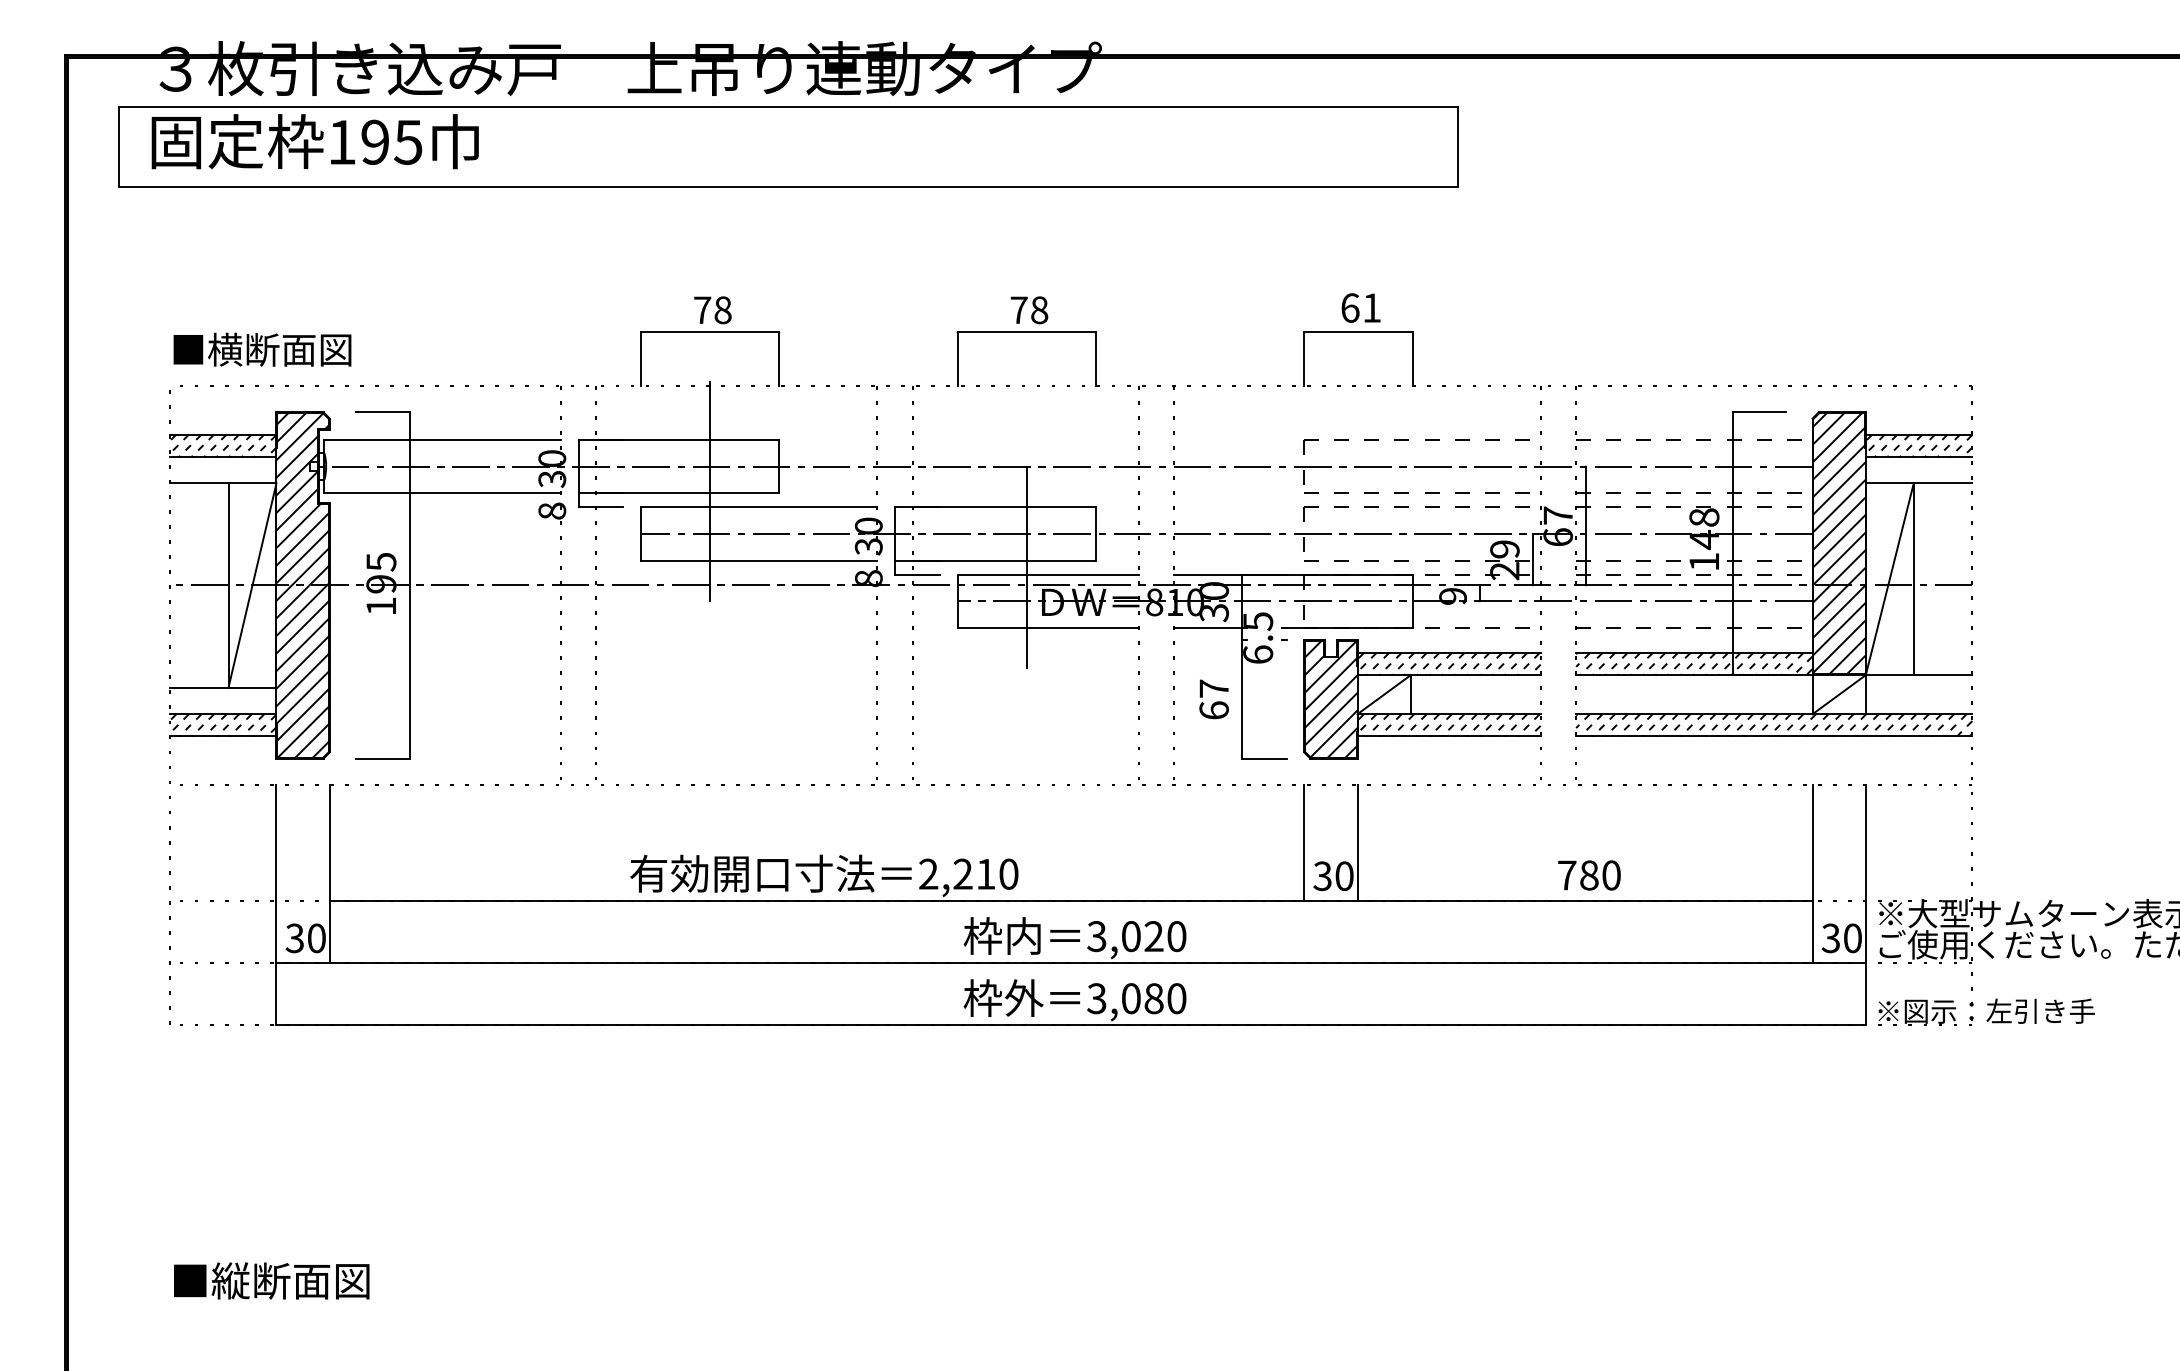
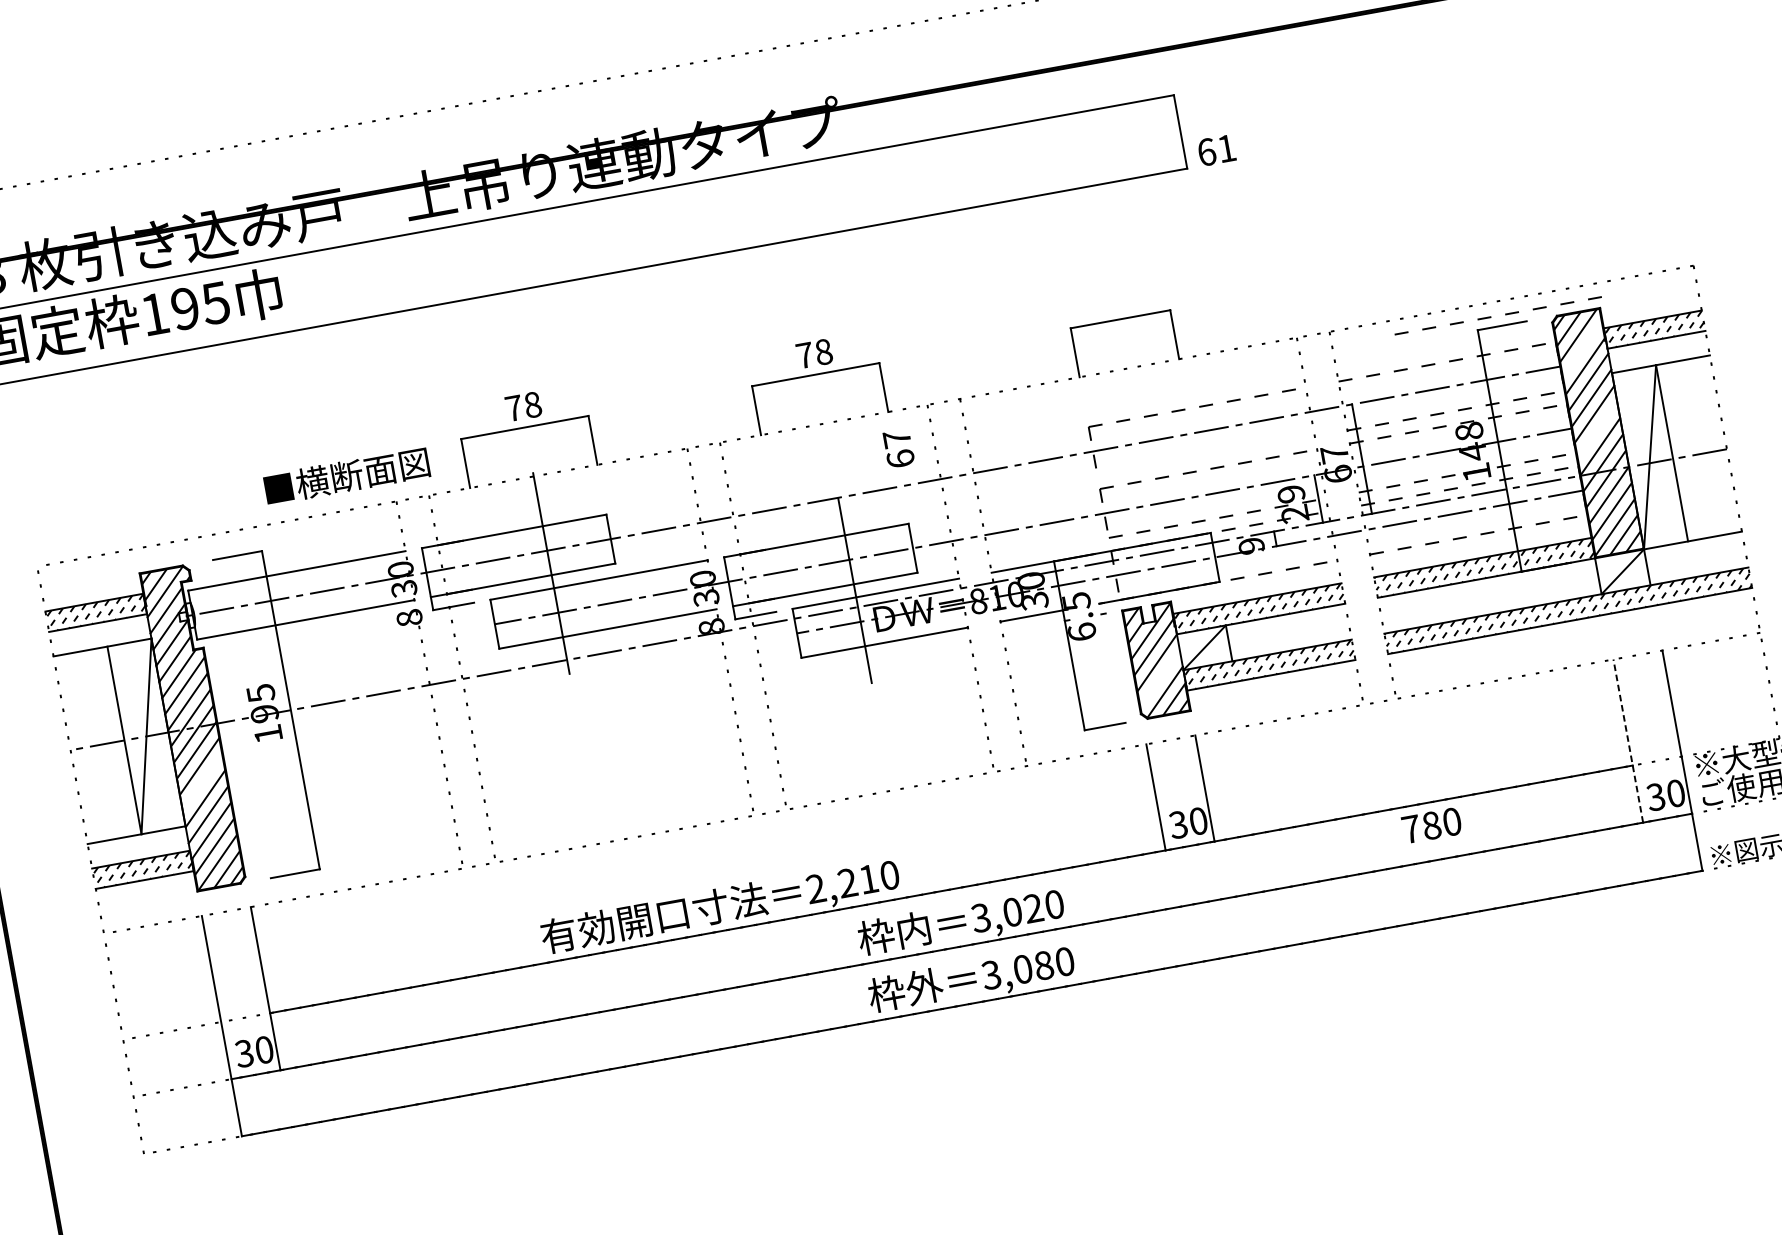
text: (1360, 307) -> (1216, 150), moved
text: (262, 349) -> (346, 476), moved
line: (1838, 453) -> (1581, 350), removed
line: (1408, 492) -> (1490, 316), moved
line: (1839, 540) -> (1597, 430), removed
line: (302, 644) -> (202, 782), removed
text: (1213, 699) -> (898, 448), moved
line: (1331, 718) -> (1160, 678), removed
line: (1812, 874) -> (1628, 741), solid -> dashed
text: (1589, 875) -> (1431, 825), moved

